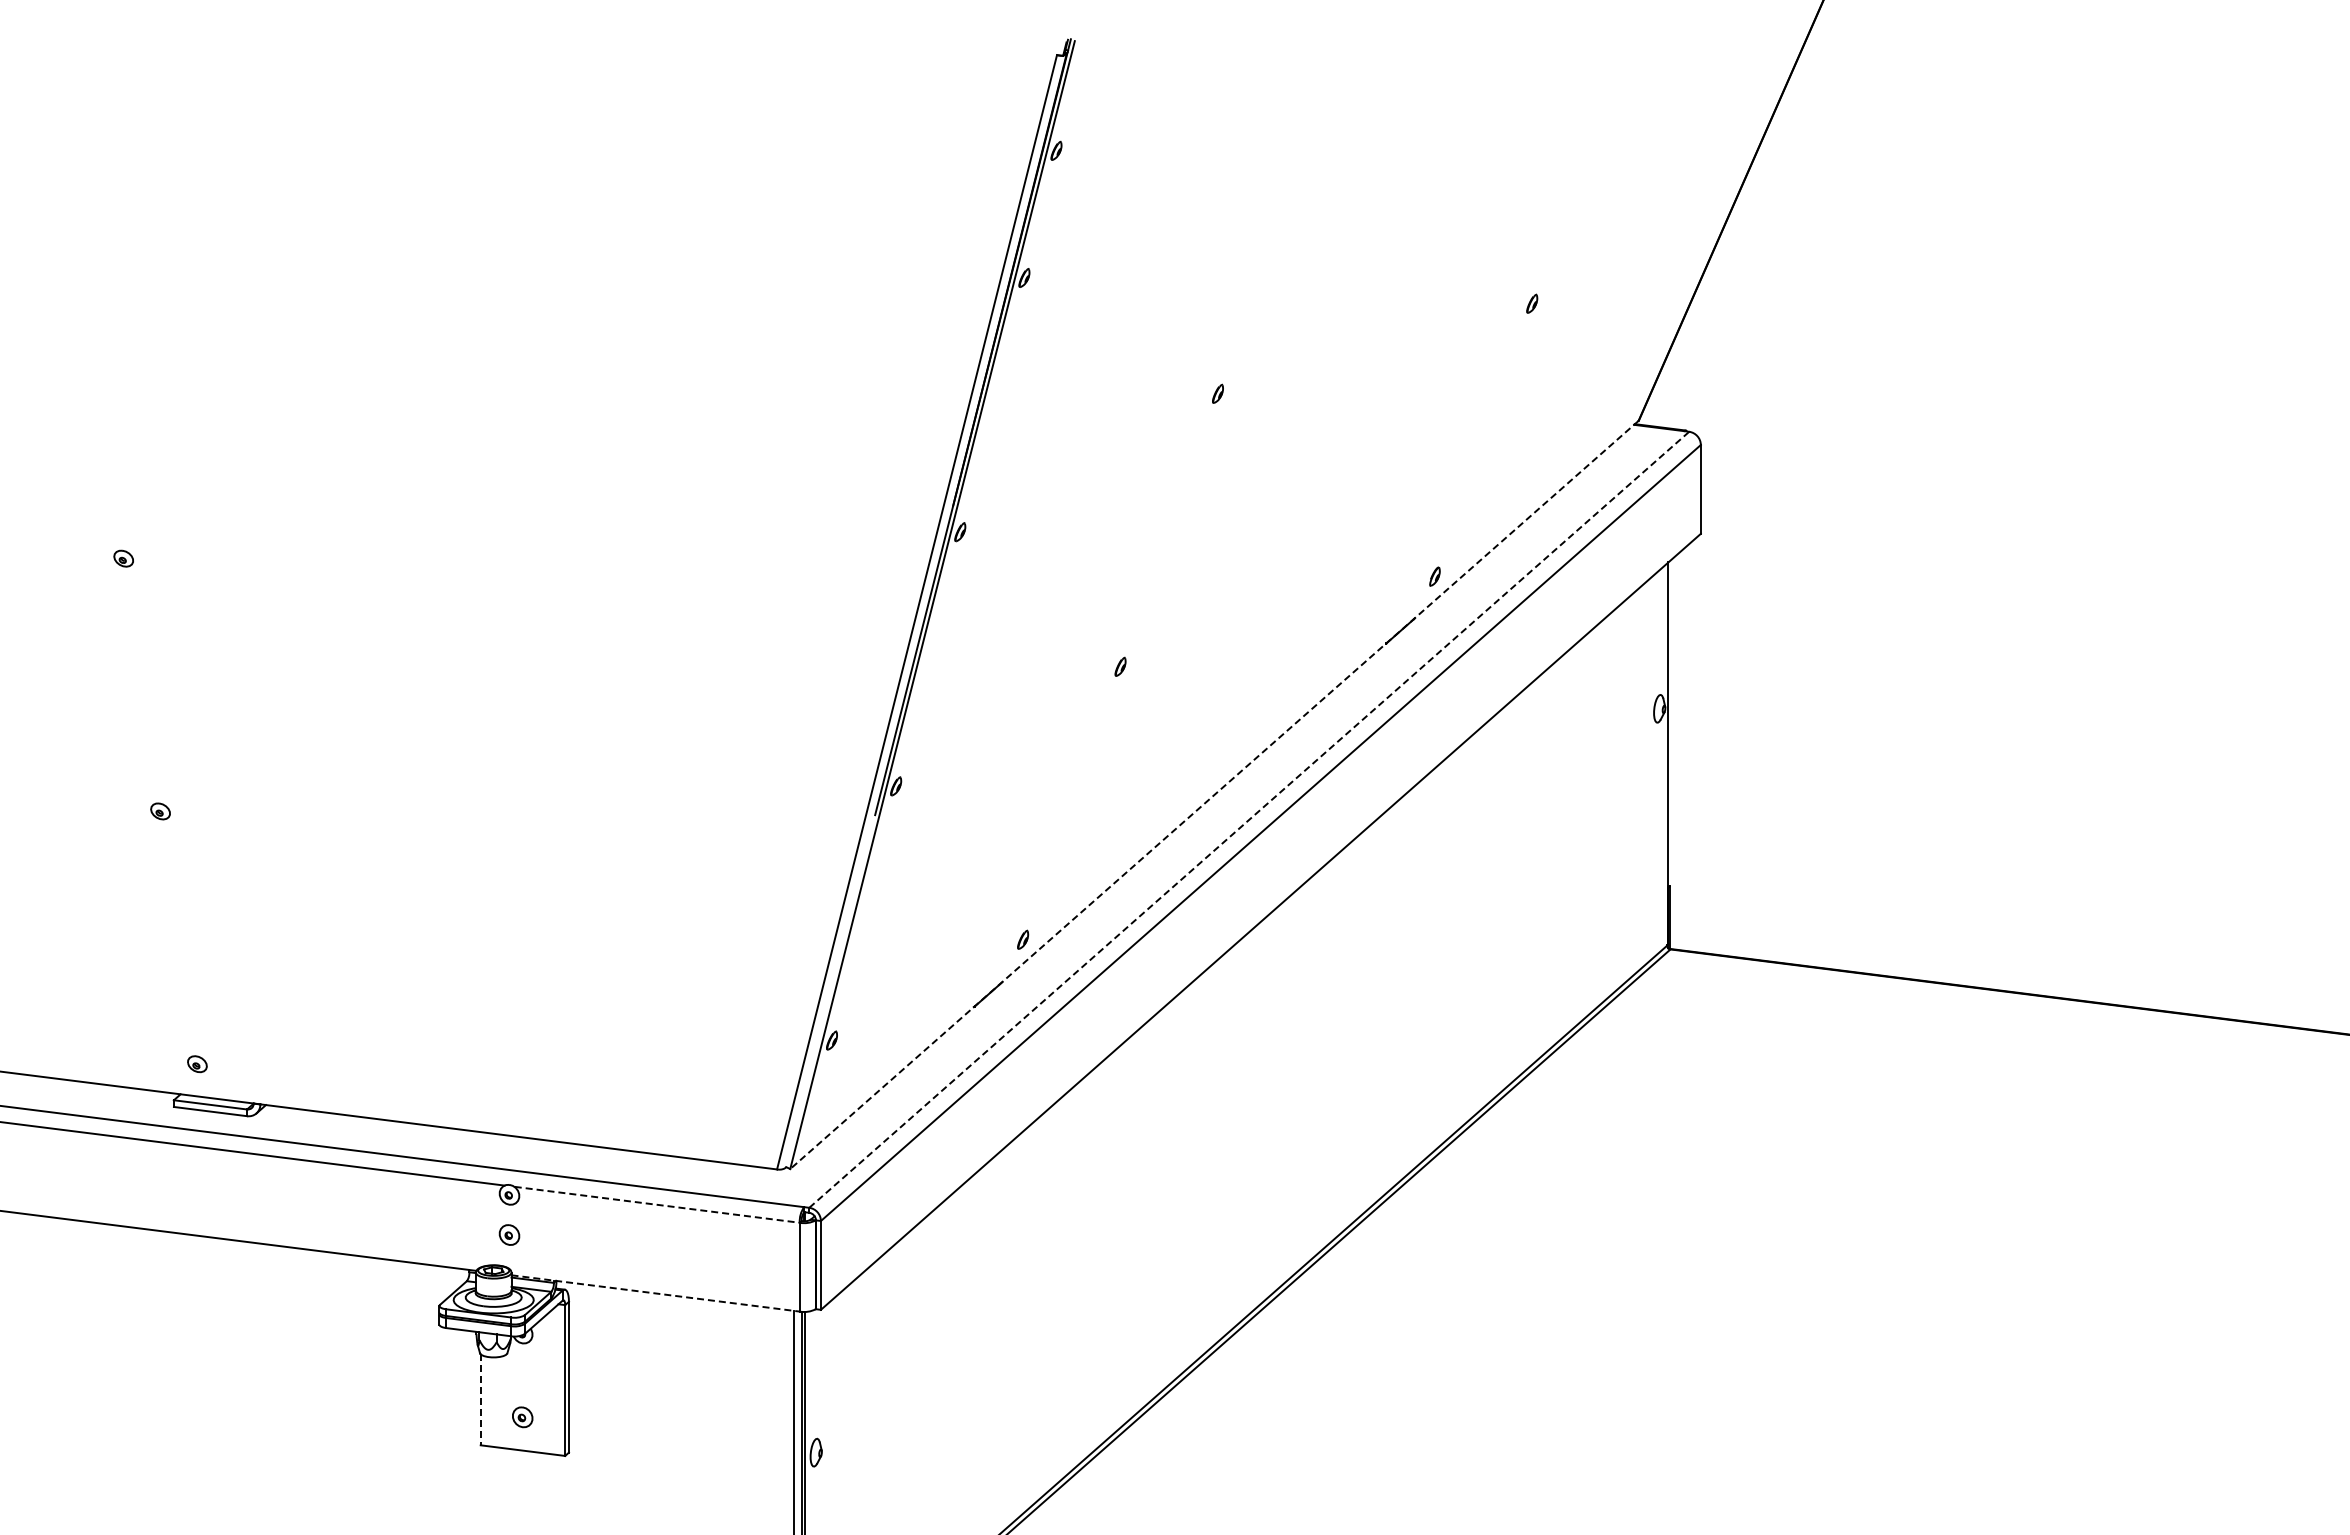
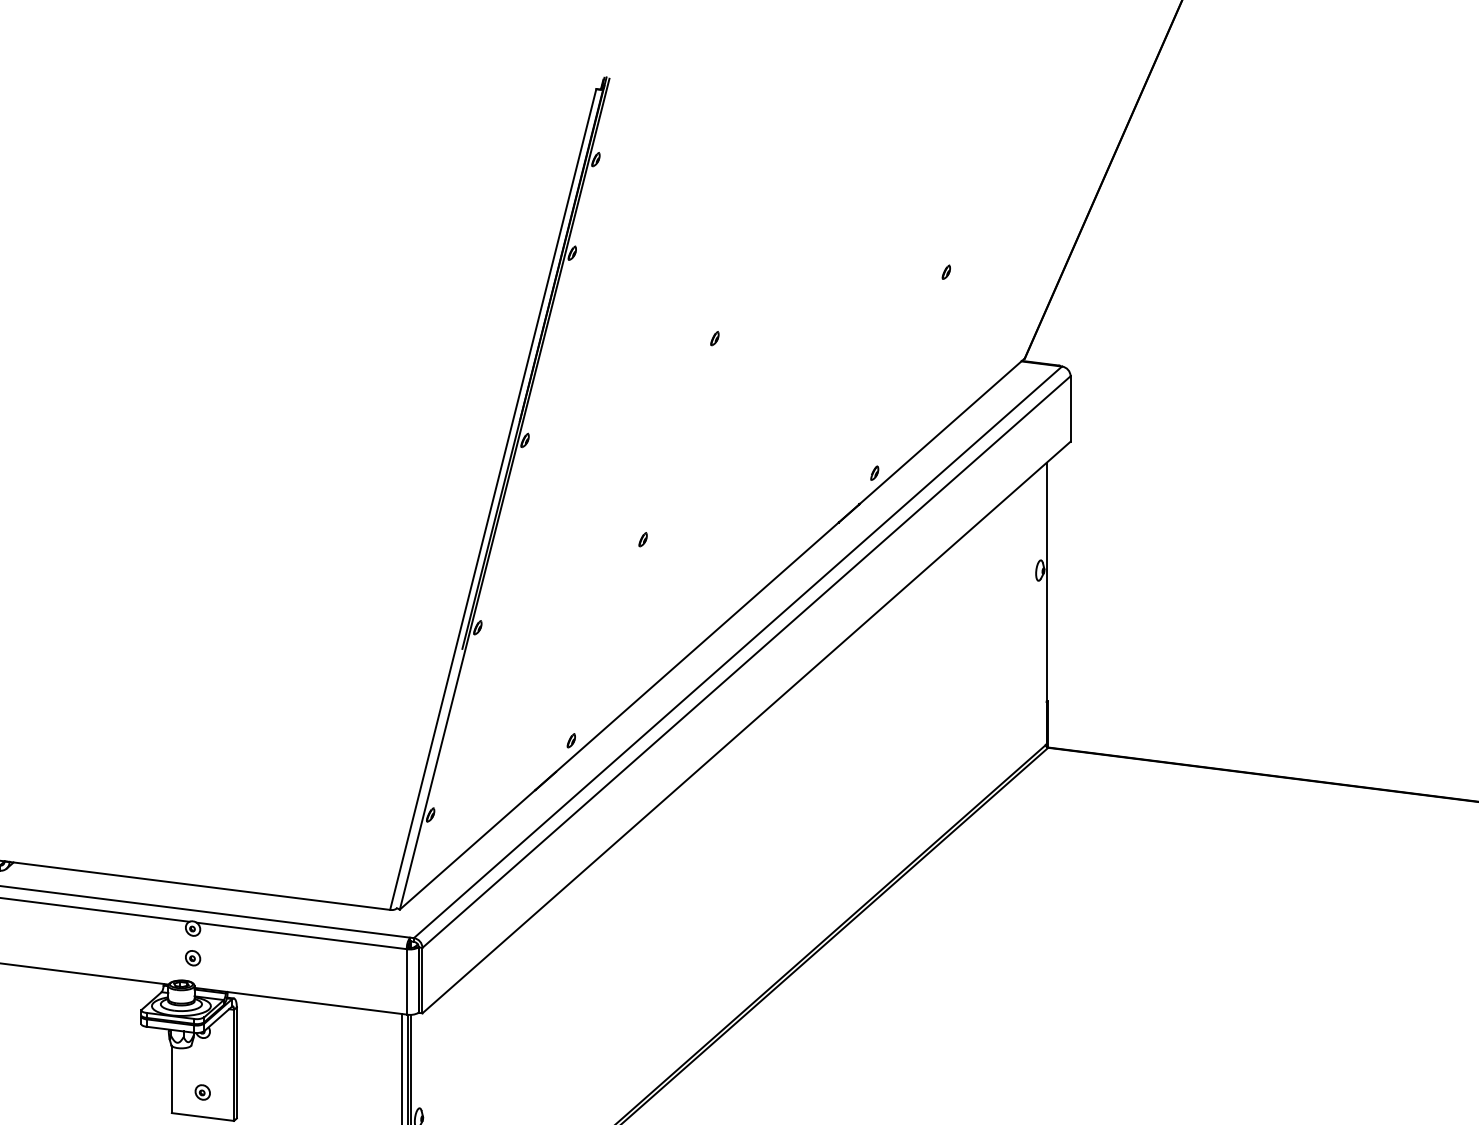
line: (1214, 794) -> (712, 633), dashed -> solid
line: (1249, 819) -> (738, 652), dashed -> solid
line: (657, 1204) -> (302, 935), dashed -> solid
line: (656, 1293) -> (301, 1001), dashed -> solid
line: (480, 1400) -> (171, 1080), dashed -> solid

